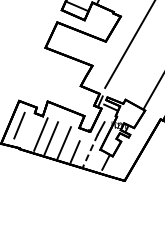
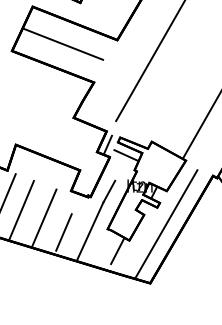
line: (74, 43) -> (62, 43), added
line: (133, 146) -> (165, 223), added
line: (90, 151) -> (90, 232), dashed -> solid

